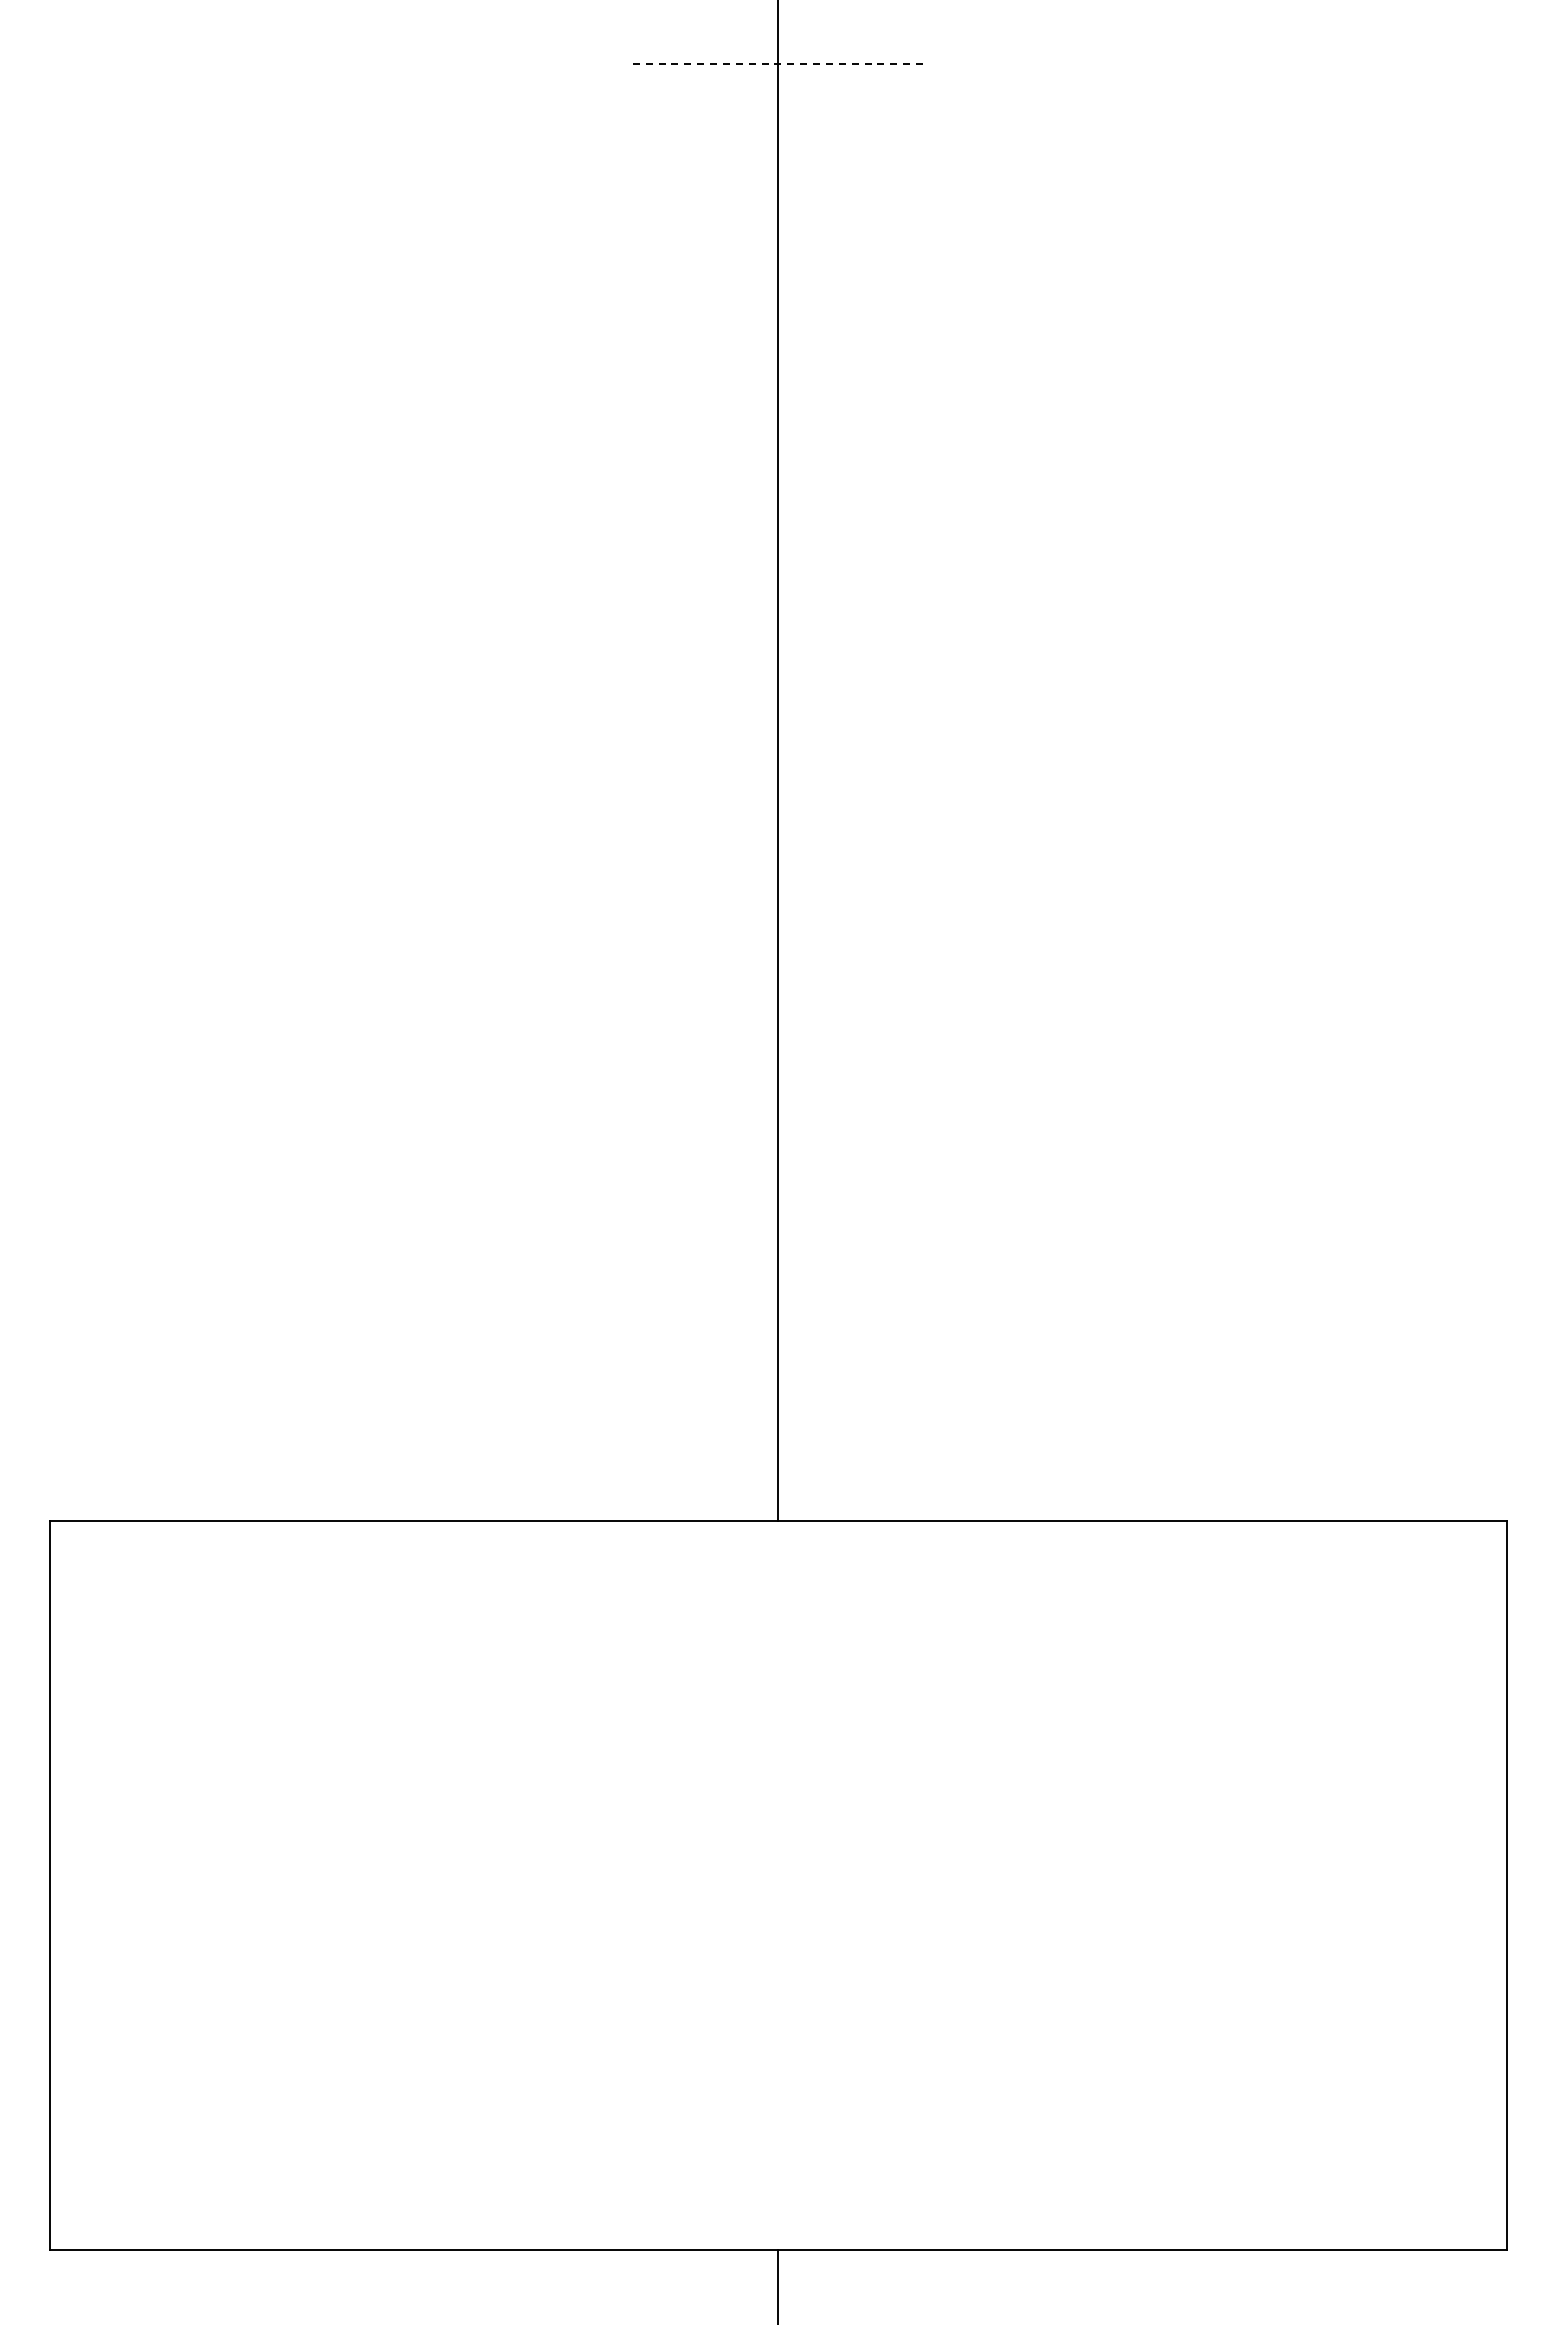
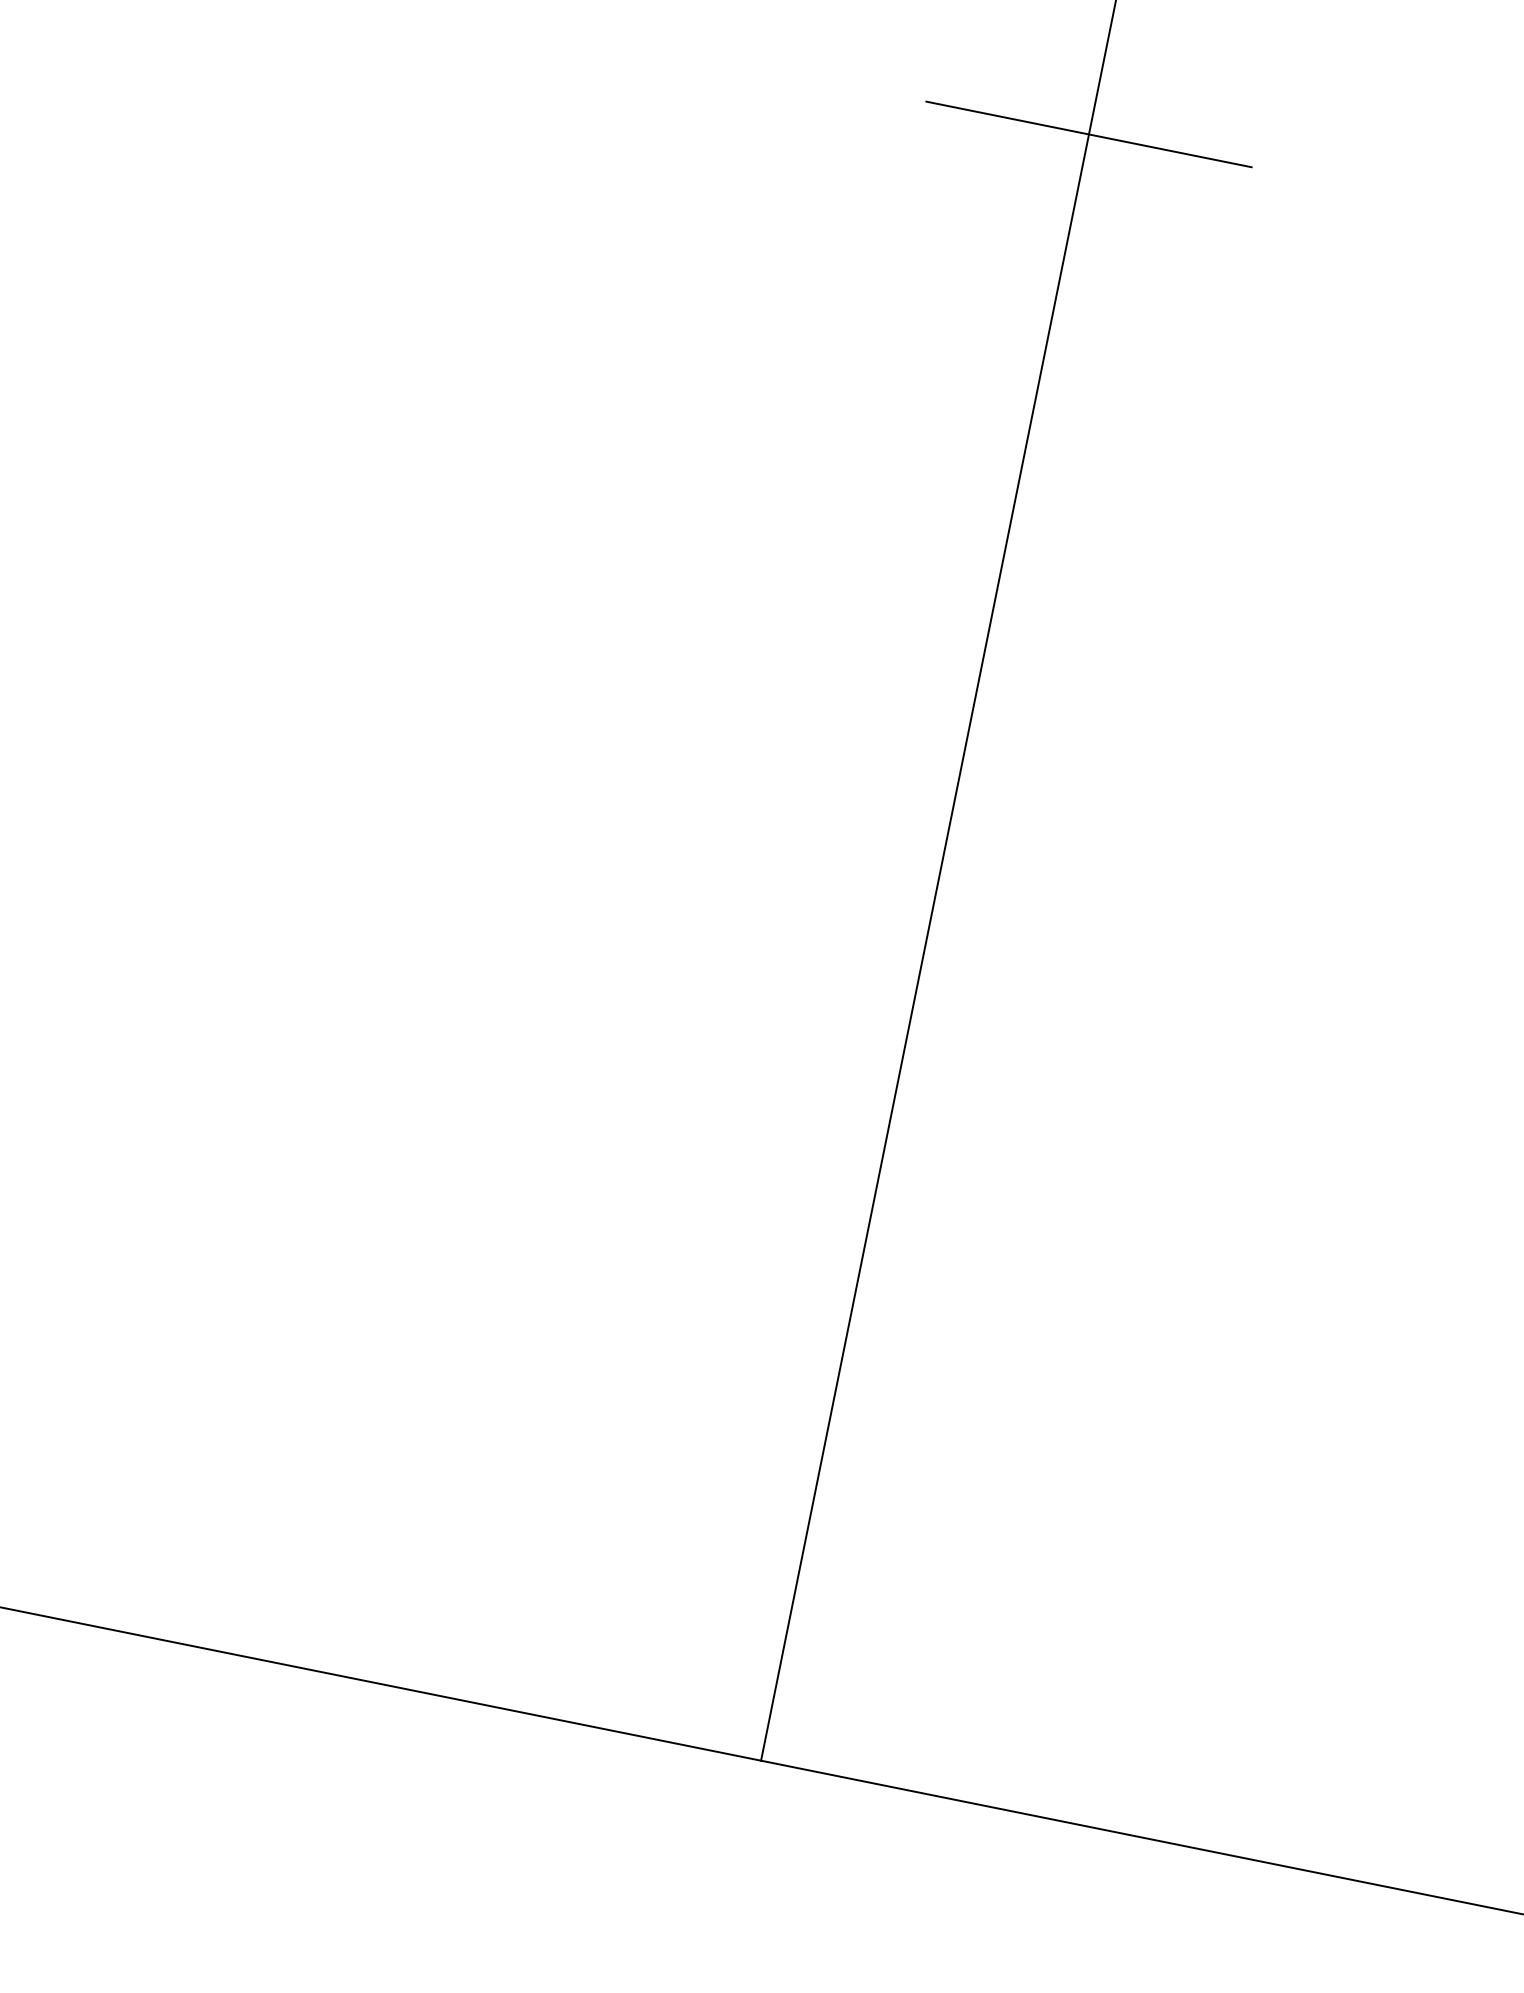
line: (778, 64) -> (1088, 134), dashed -> solid

